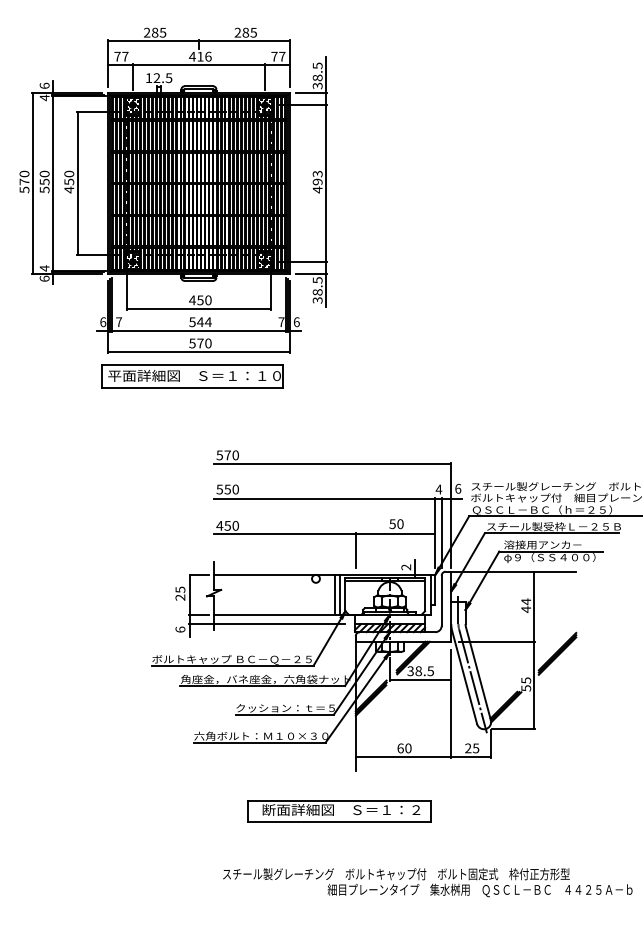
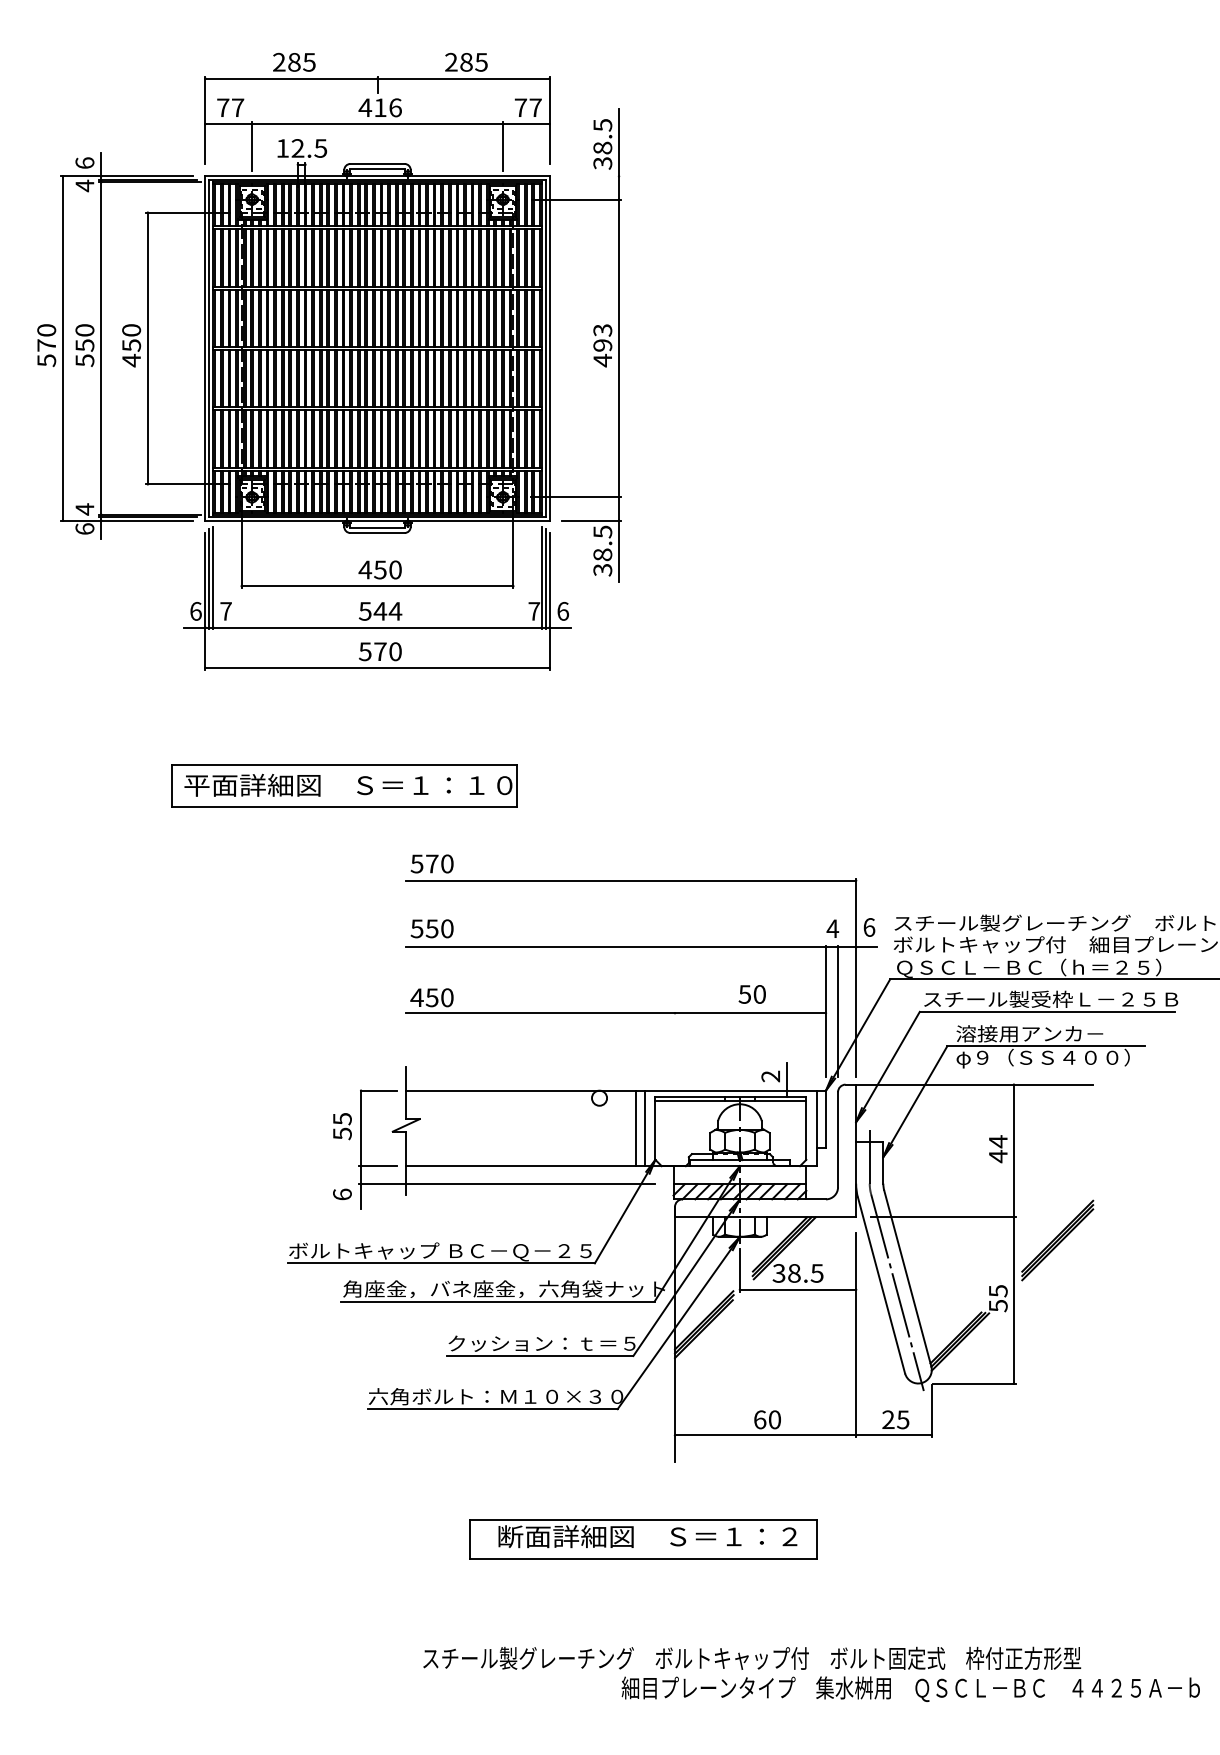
line: (311, 92) -> (591, 175), removed
part: (192, 376) -> (344, 786), moved
line: (355, 550) -> (674, 1044), removed
text: (180, 597) -> (342, 1133), 25 -> 55

